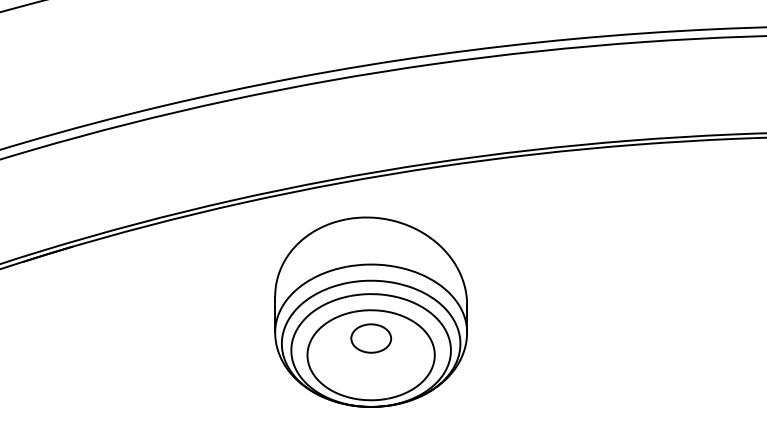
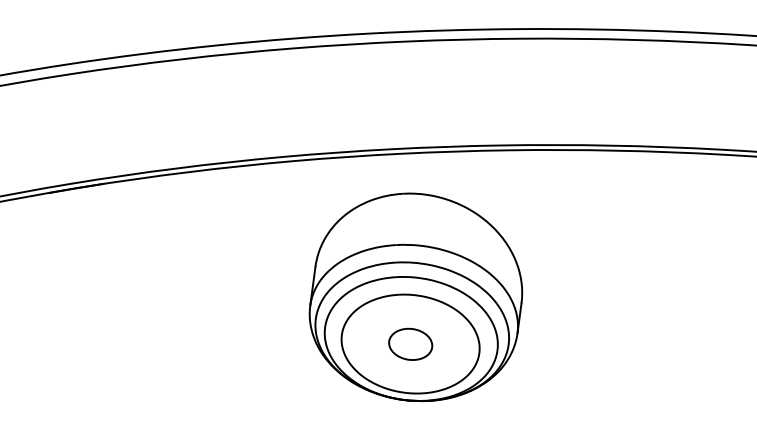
part: (371, 338) -> (410, 344), moved

